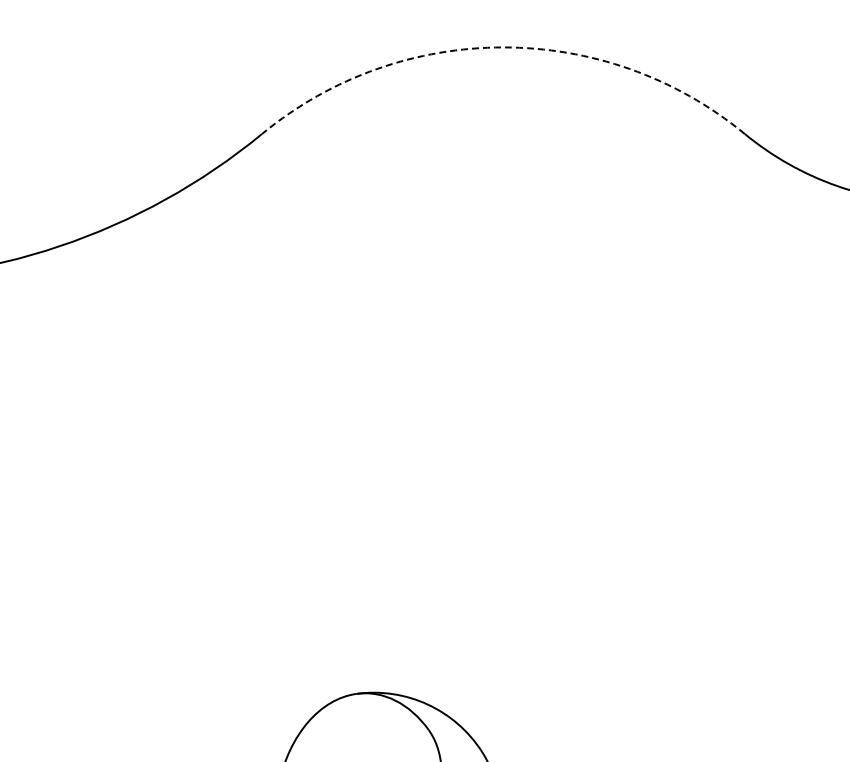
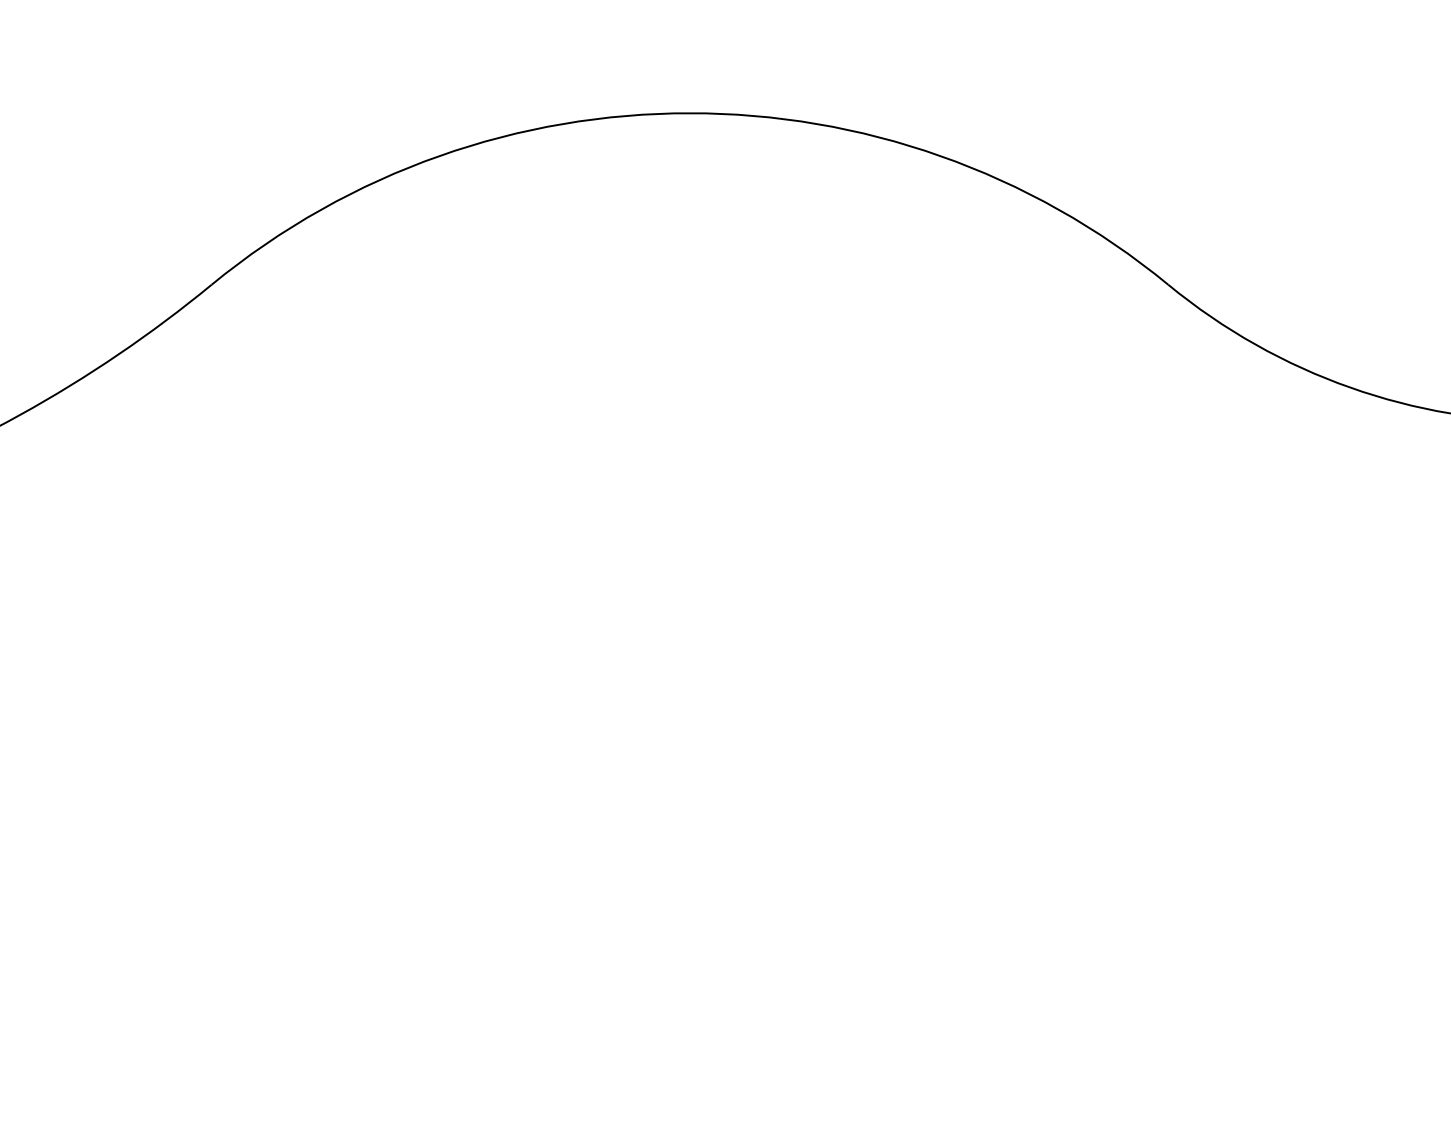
arc: (503, 47) -> (690, 113), dashed -> solid

